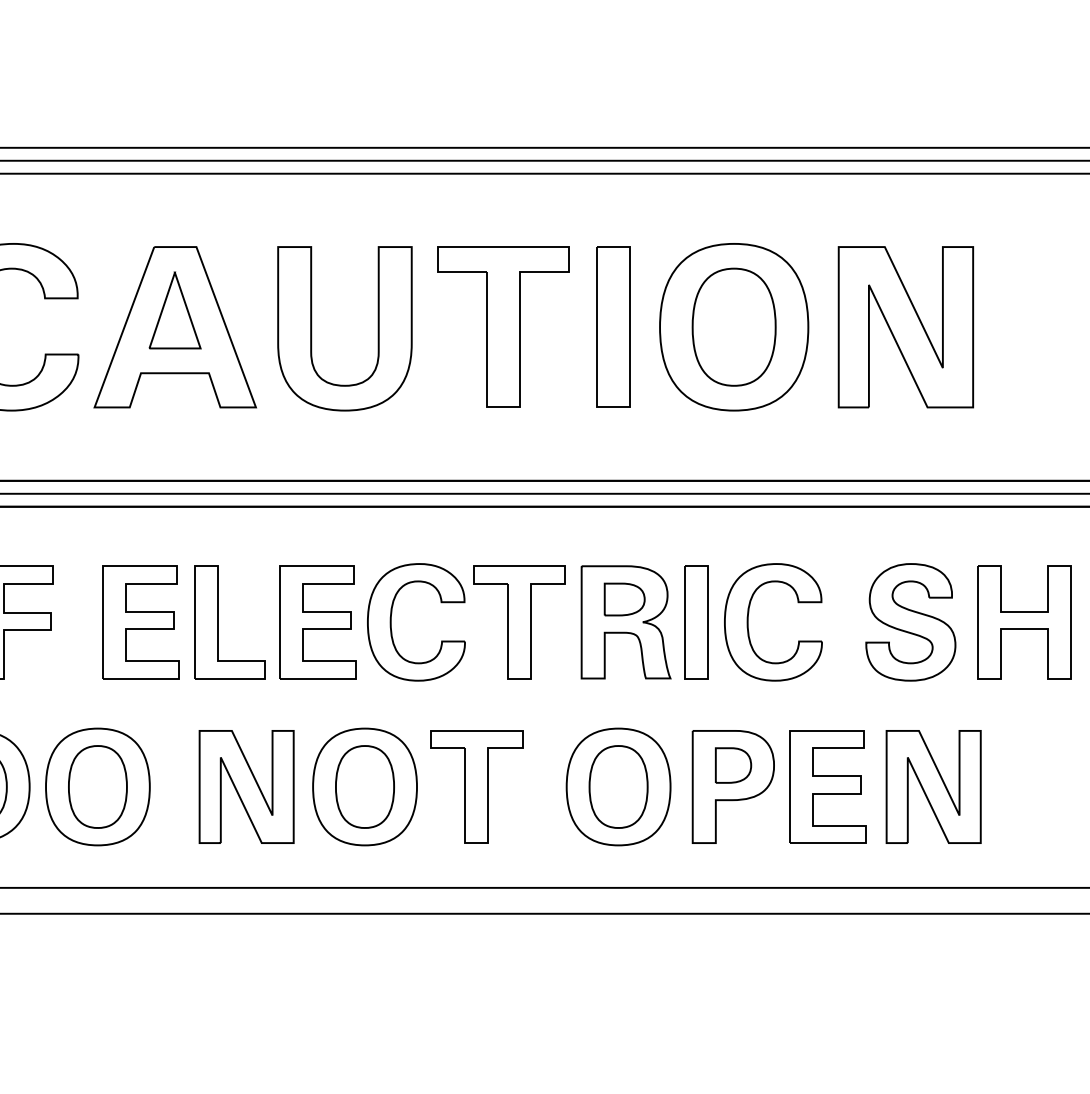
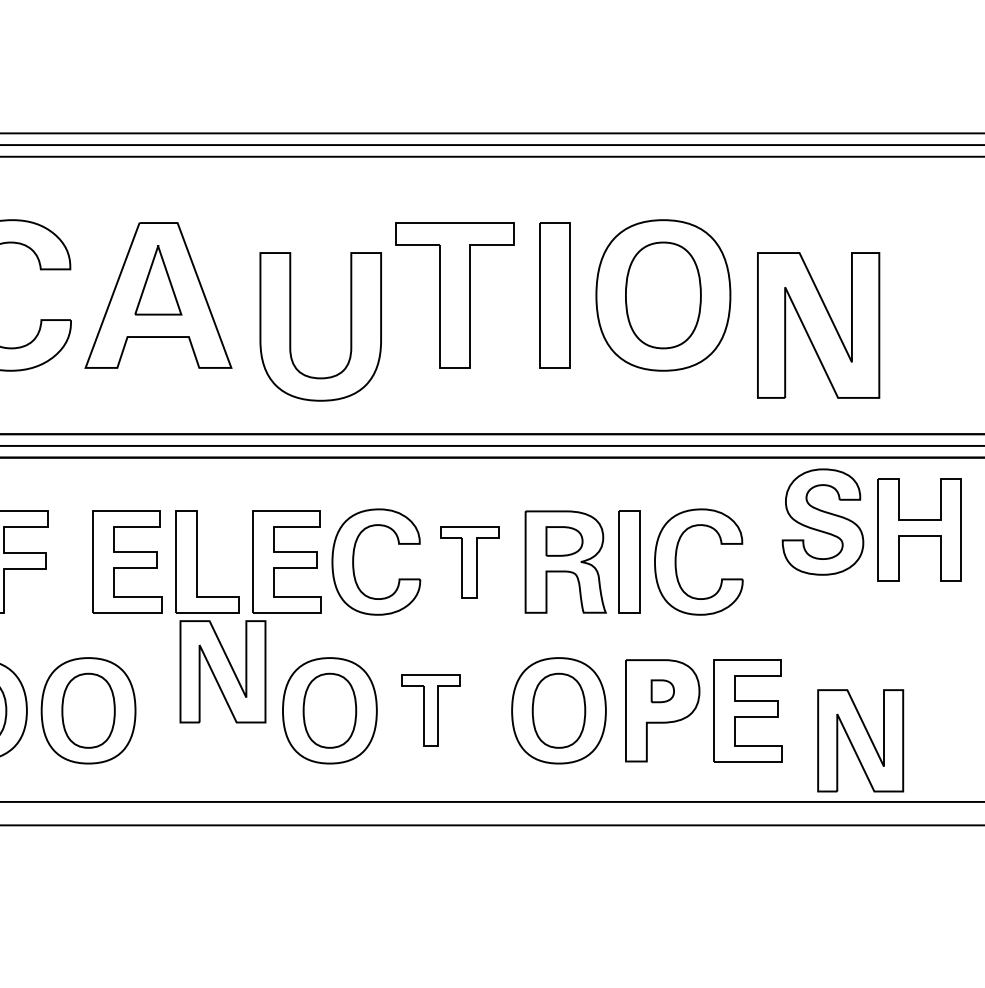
part: (905, 327) -> (818, 325), moved
part: (312, 328) -> (291, 326), moved
part: (519, 621) -> (469, 561), size x0.7
part: (910, 621) -> (822, 521), moved
part: (1024, 621) -> (919, 529), moved
part: (733, 764) -> (662, 690), size x0.7
part: (246, 786) -> (222, 671), moved
part: (476, 786) -> (430, 710), size x0.7
part: (933, 786) -> (860, 740), moved

